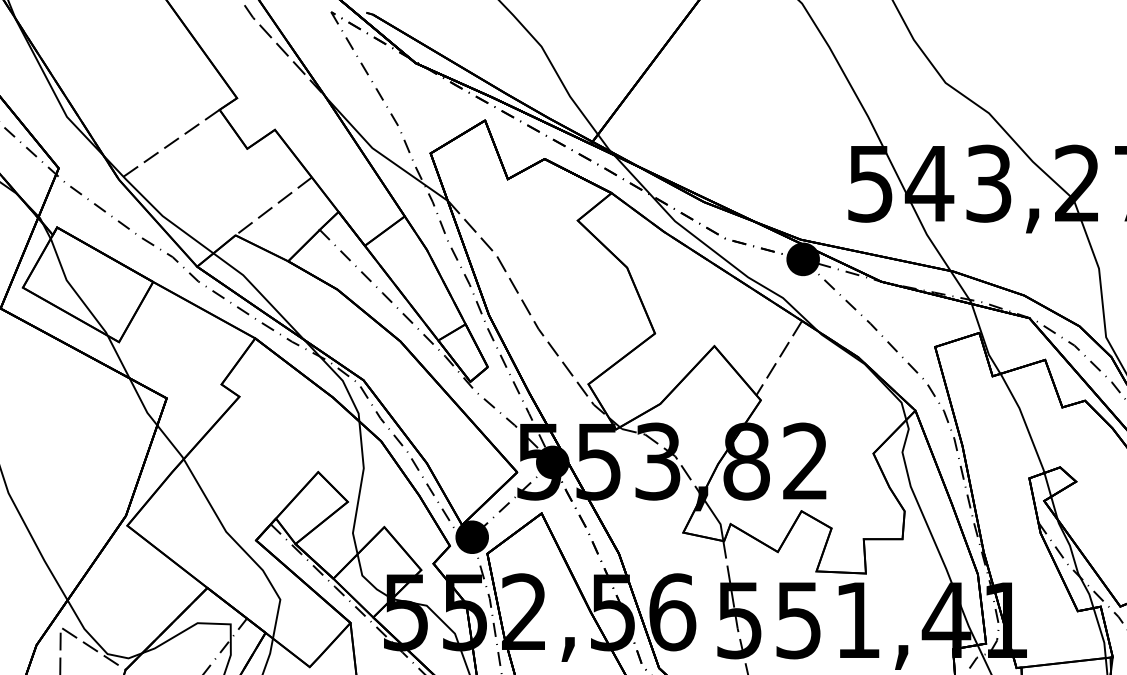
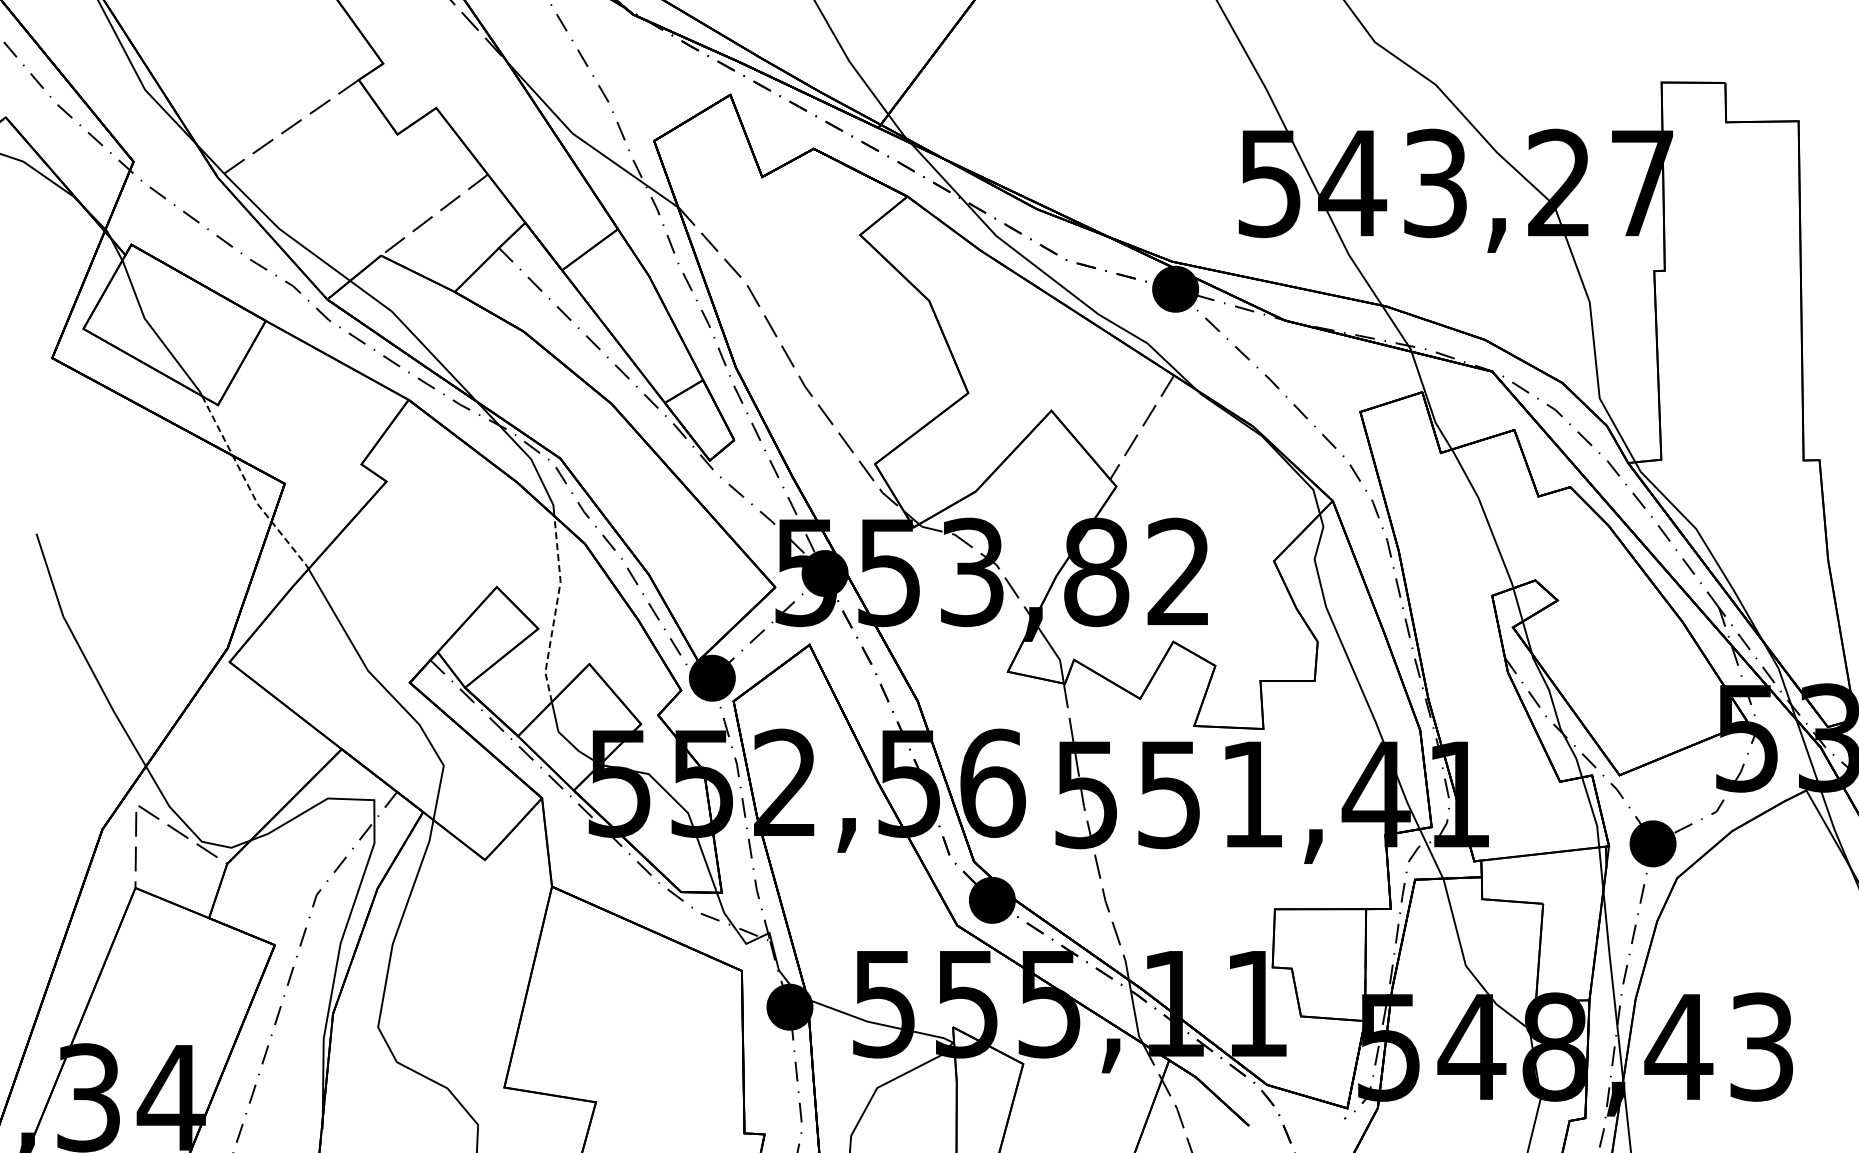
line: (141, 401) -> (249, 488), solid -> dashed
line: (360, 488) -> (555, 609), solid -> dashed

